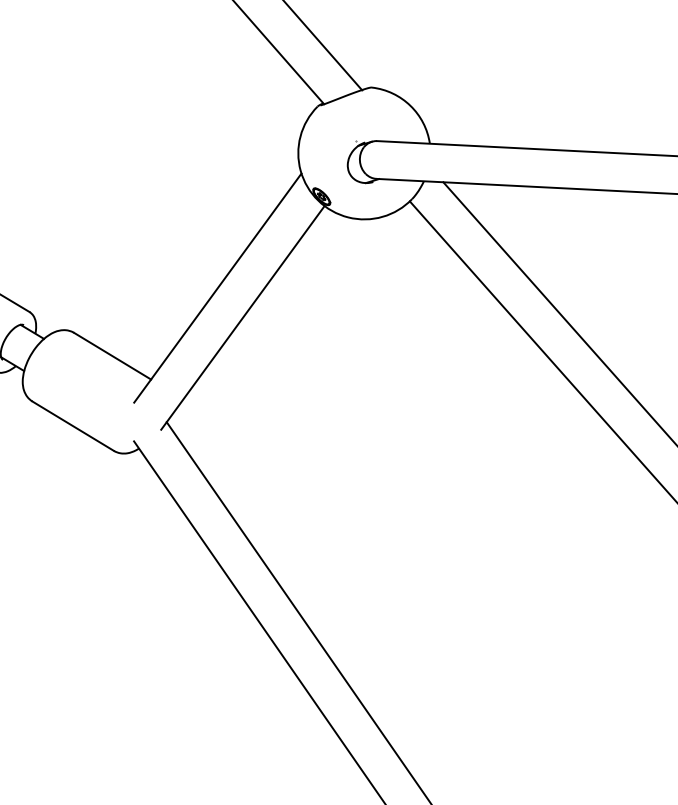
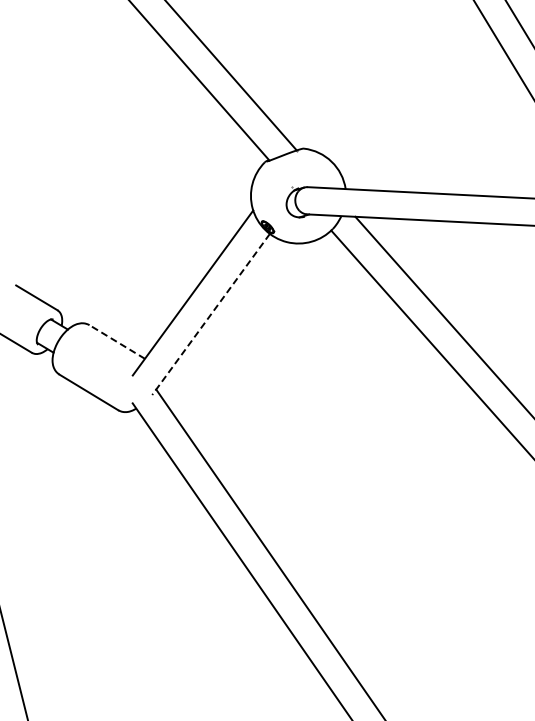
line: (243, 317) -> (211, 314), solid -> dashed
line: (111, 355) -> (116, 341), solid -> dashed

